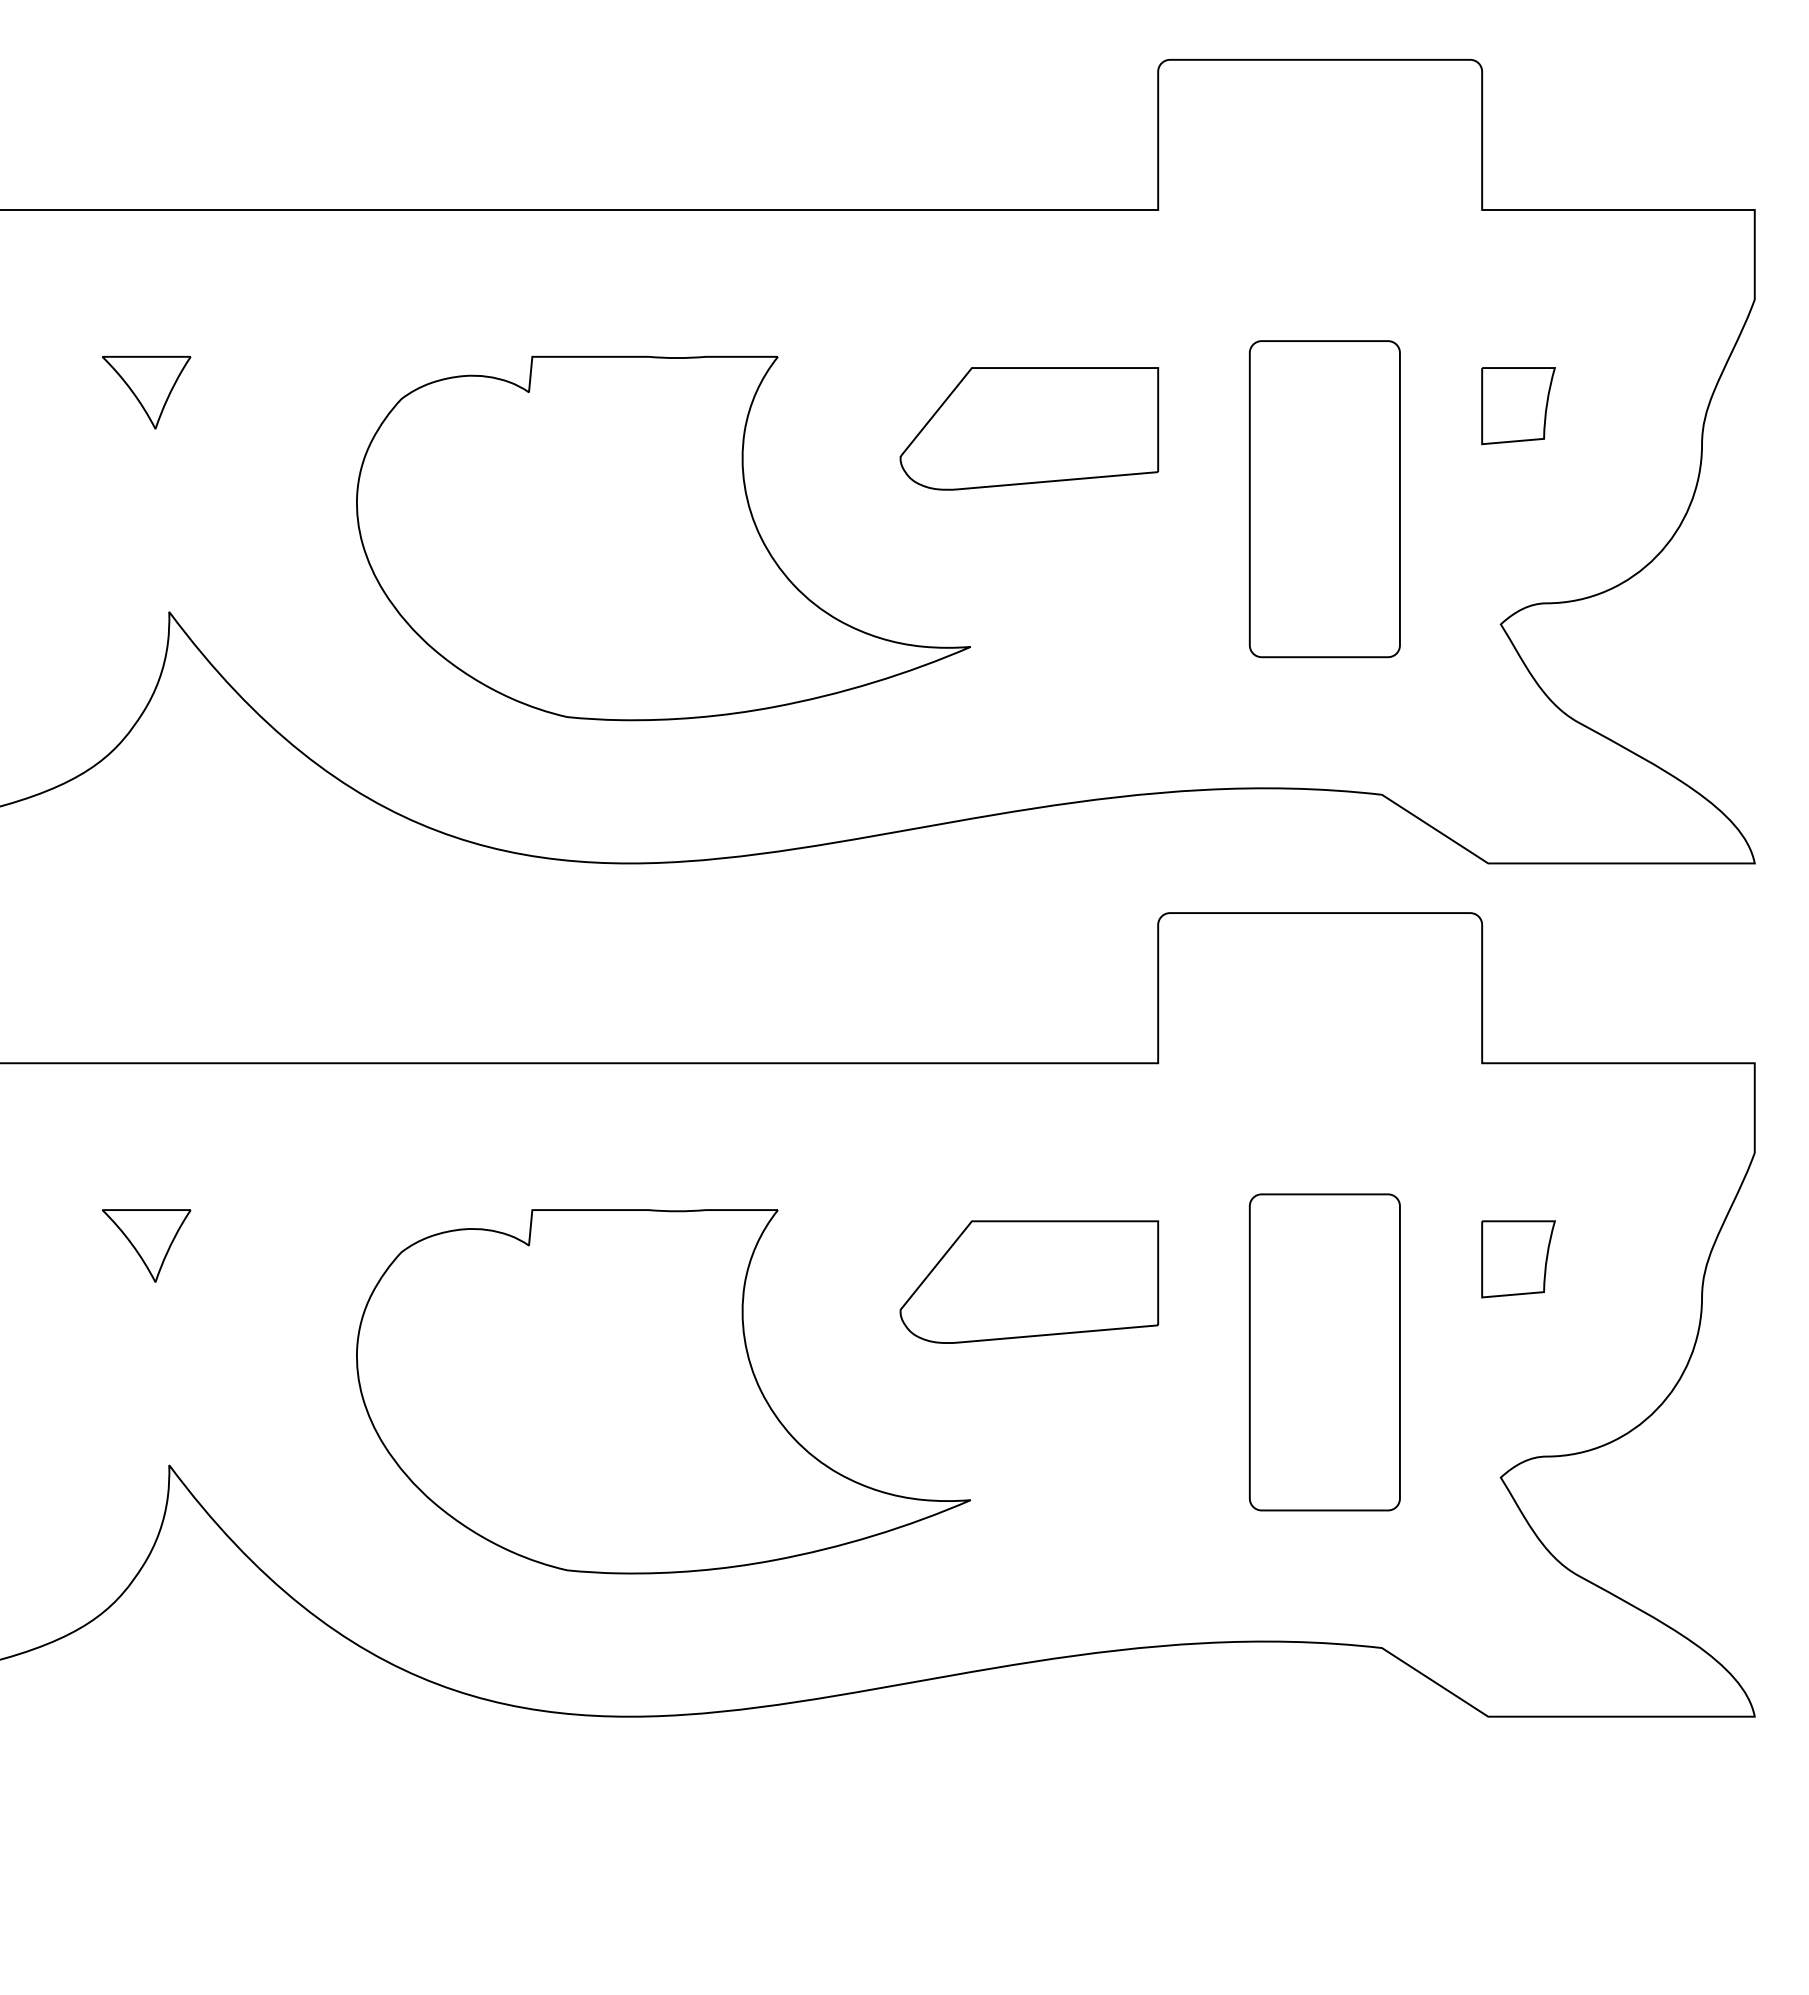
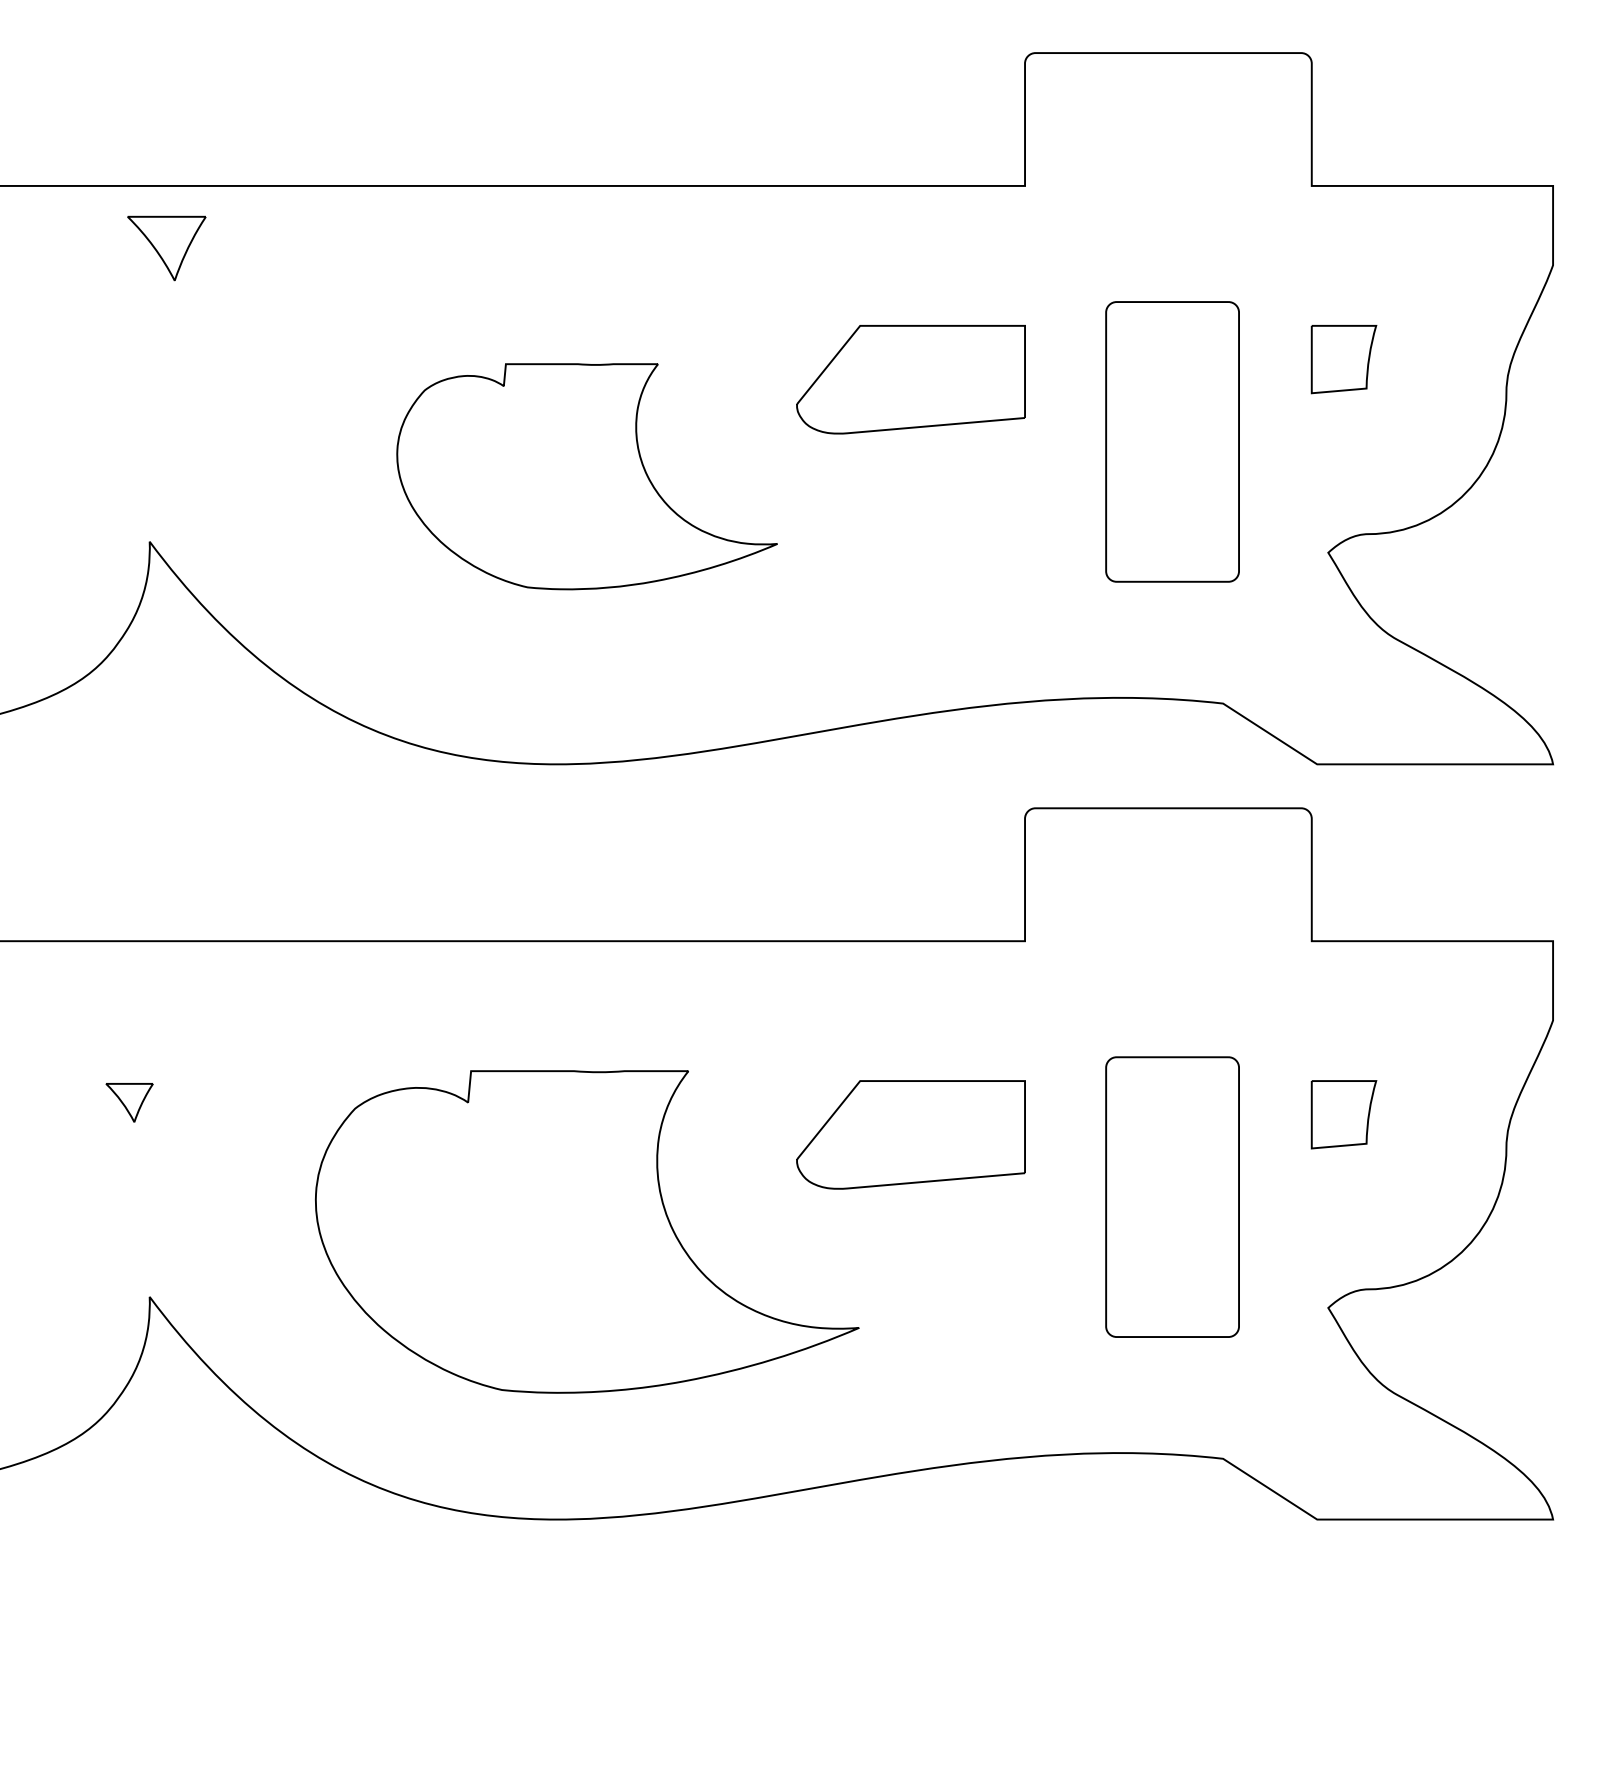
part: (146, 392) -> (166, 248), moved
part: (663, 538) -> (587, 476), size x0.7
part: (146, 1245) -> (129, 1102), size x0.6

